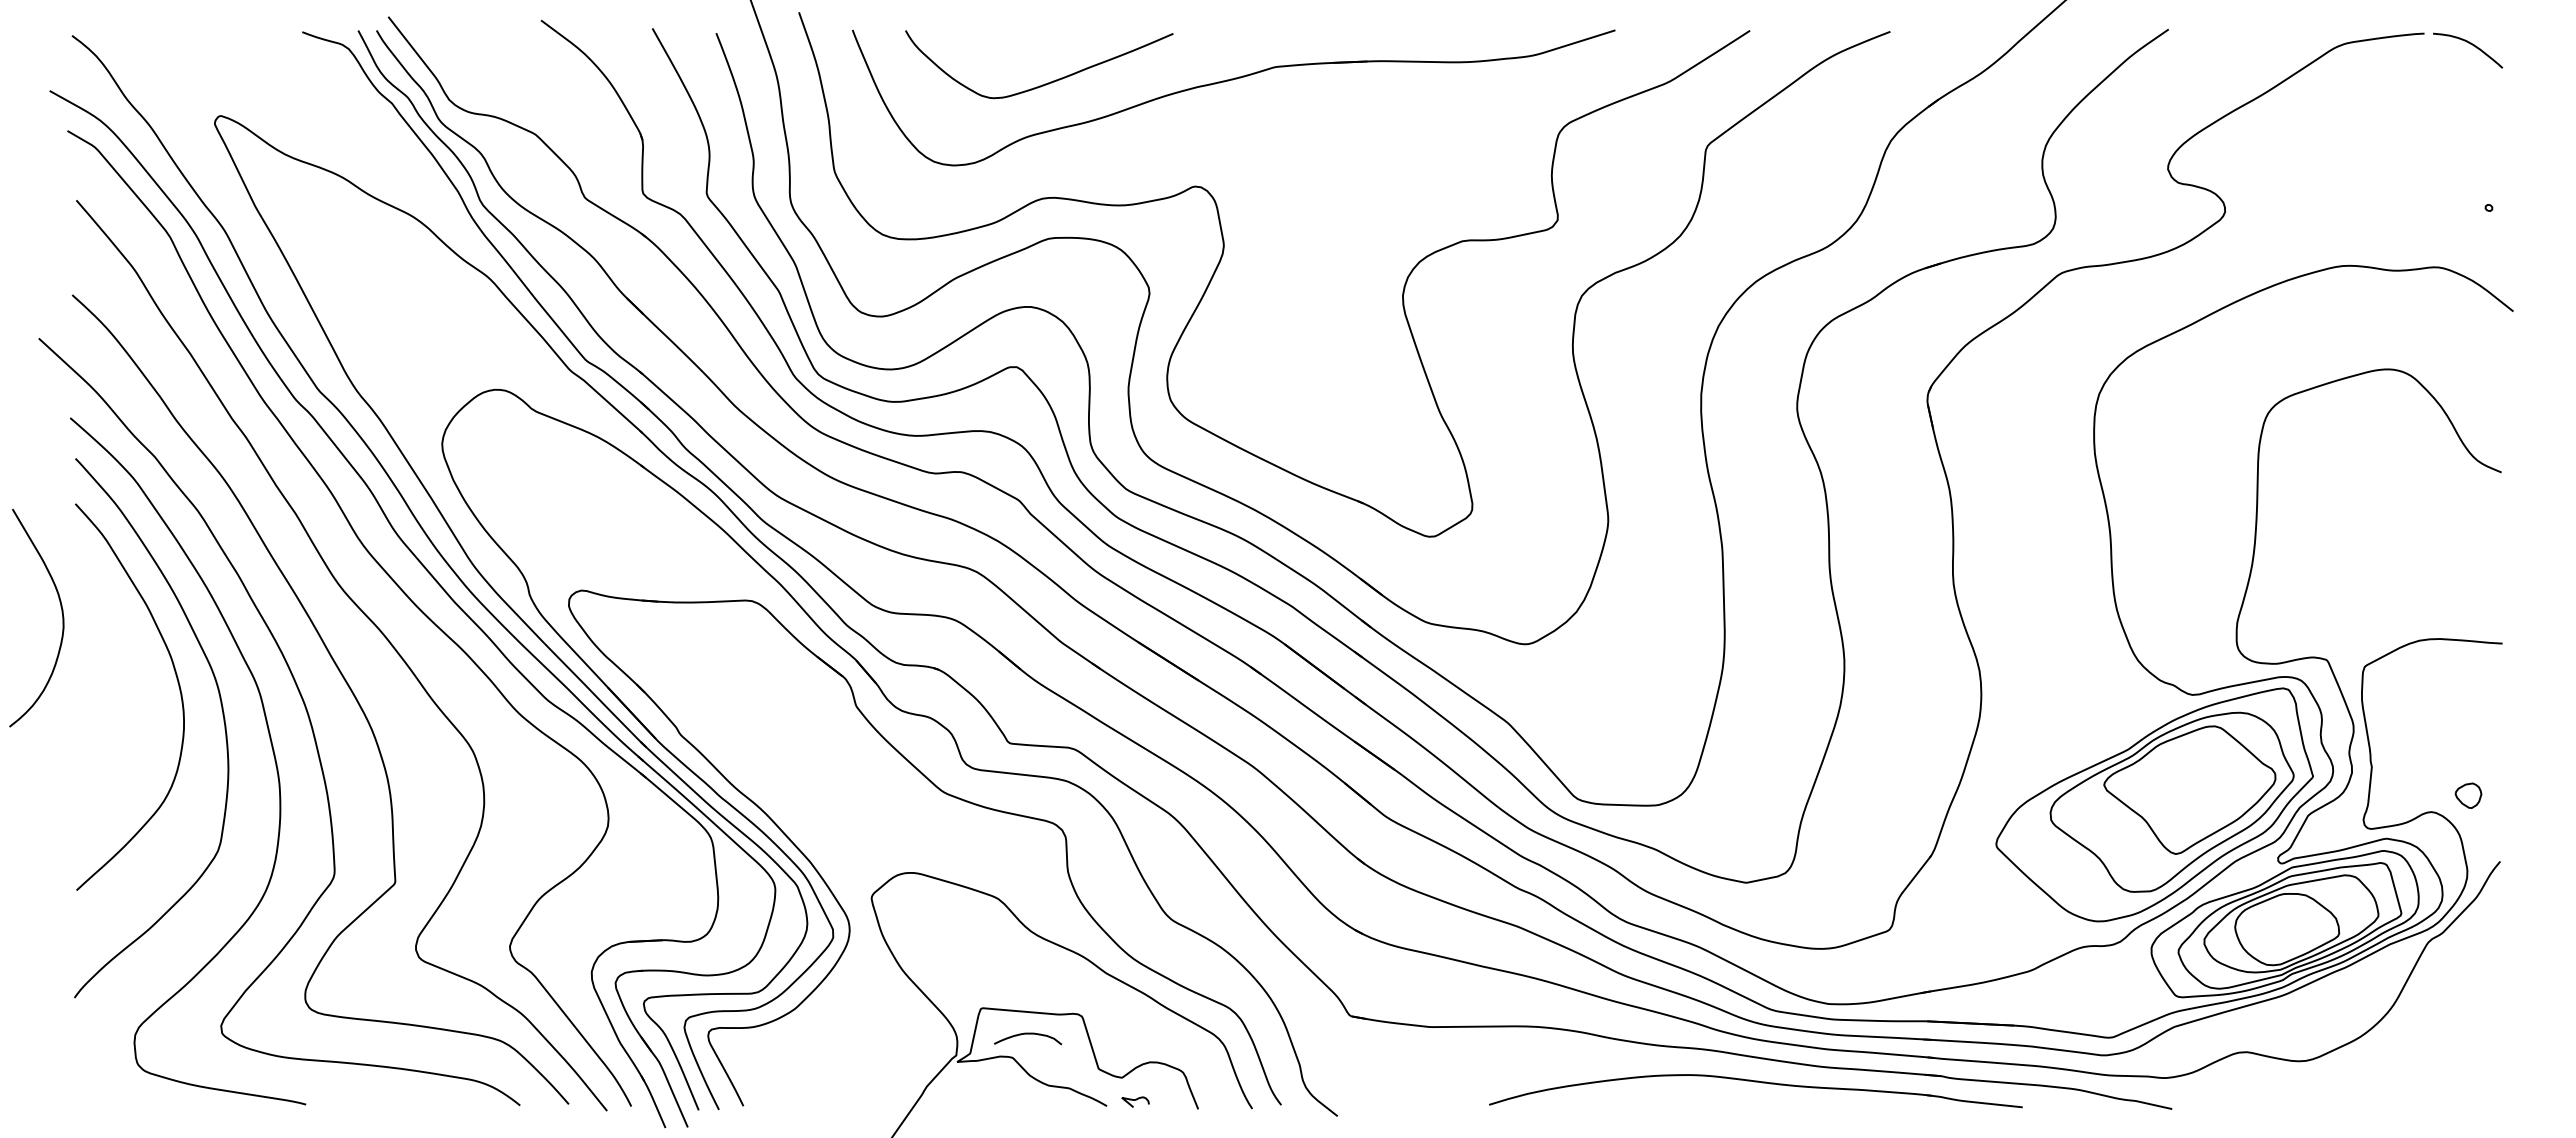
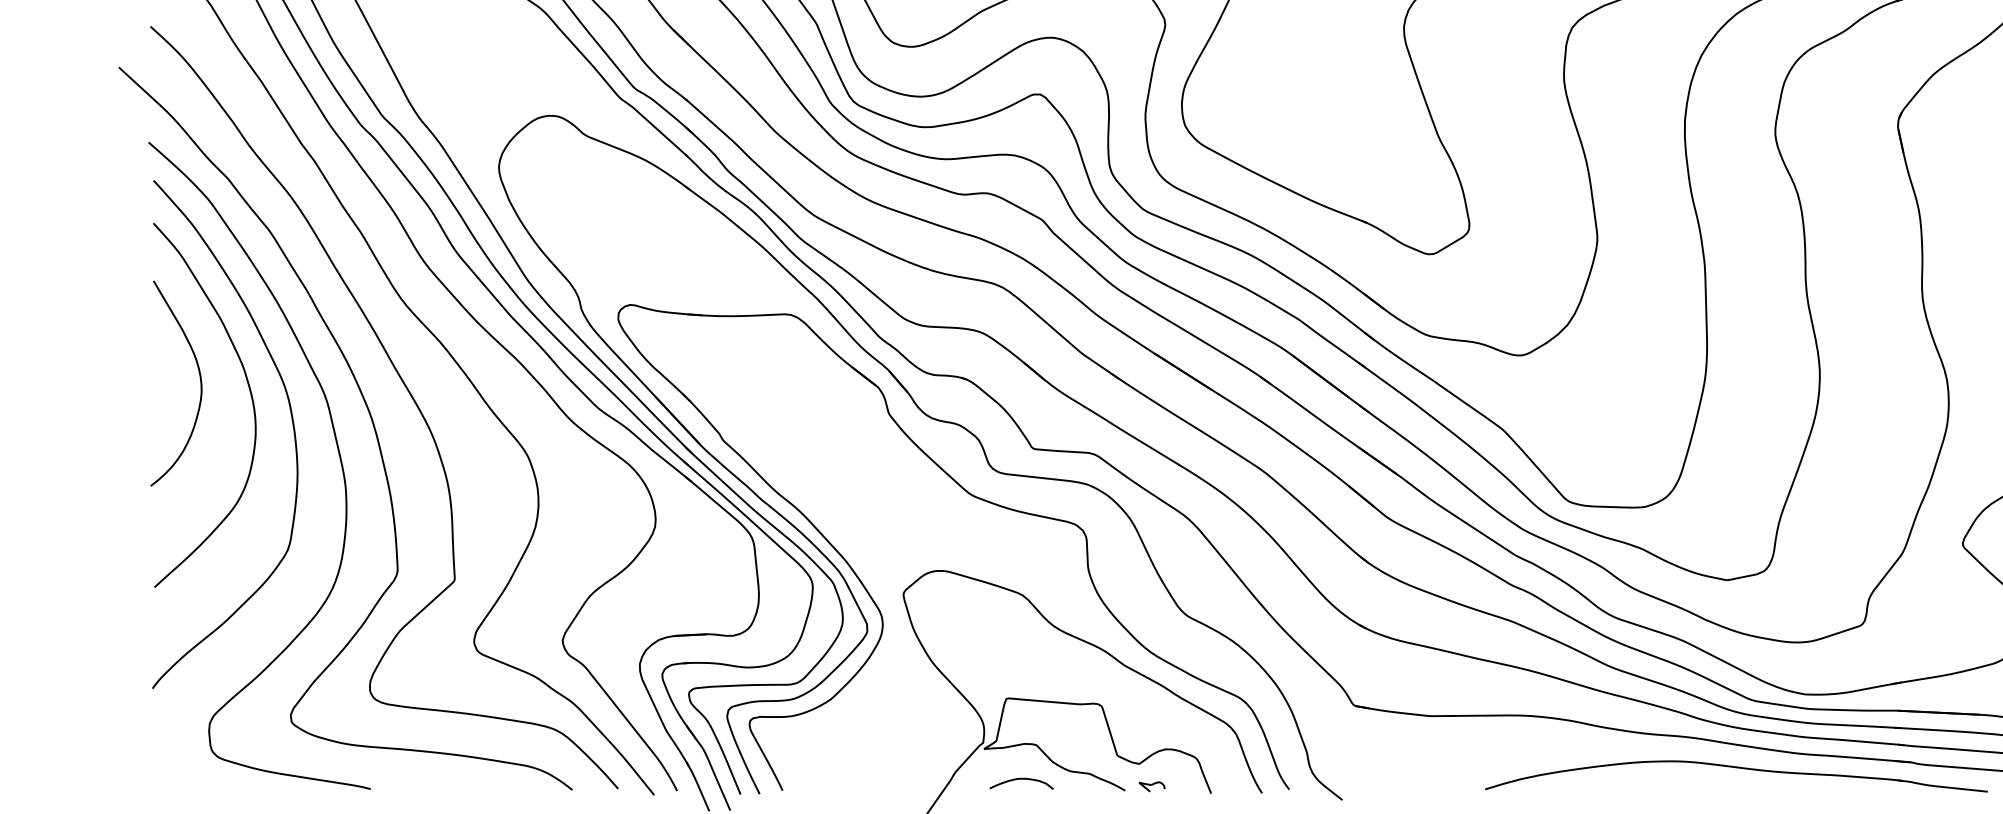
curve: (61, 613) -> (199, 379), moved
curve: (1027, 1034) -> (1021, 779), moved

